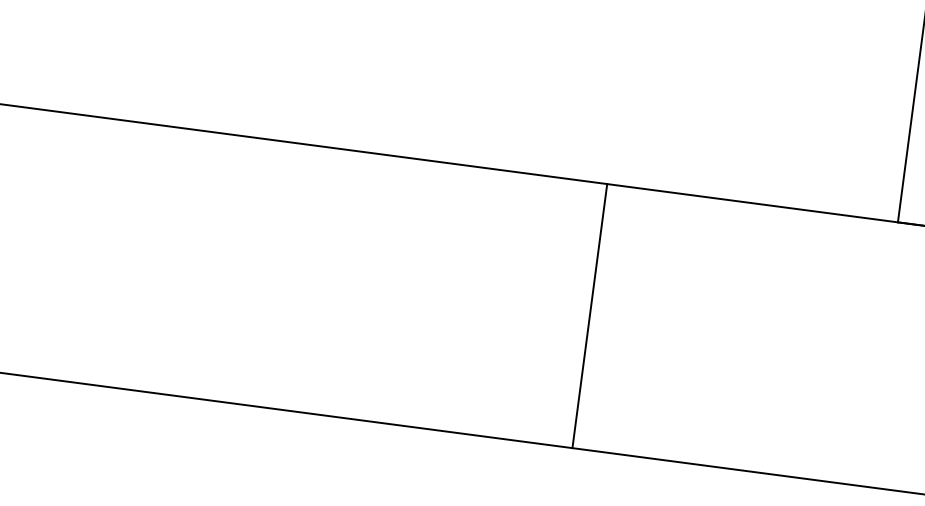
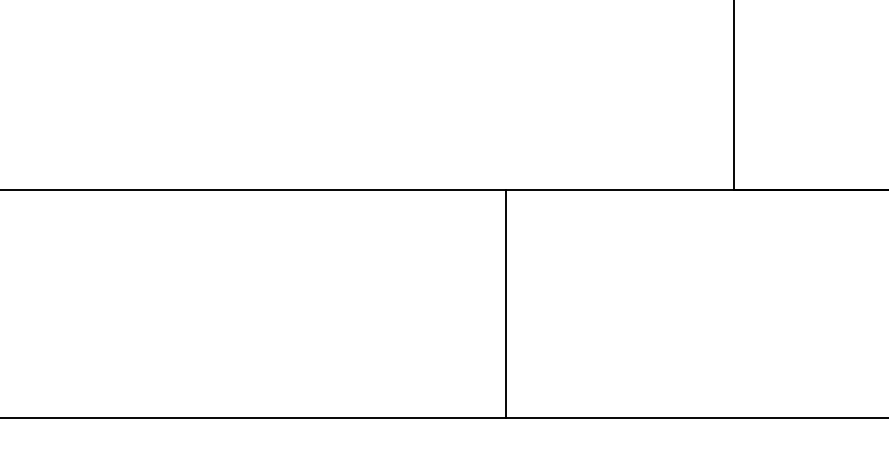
line: (590, 315) -> (506, 303), moved

